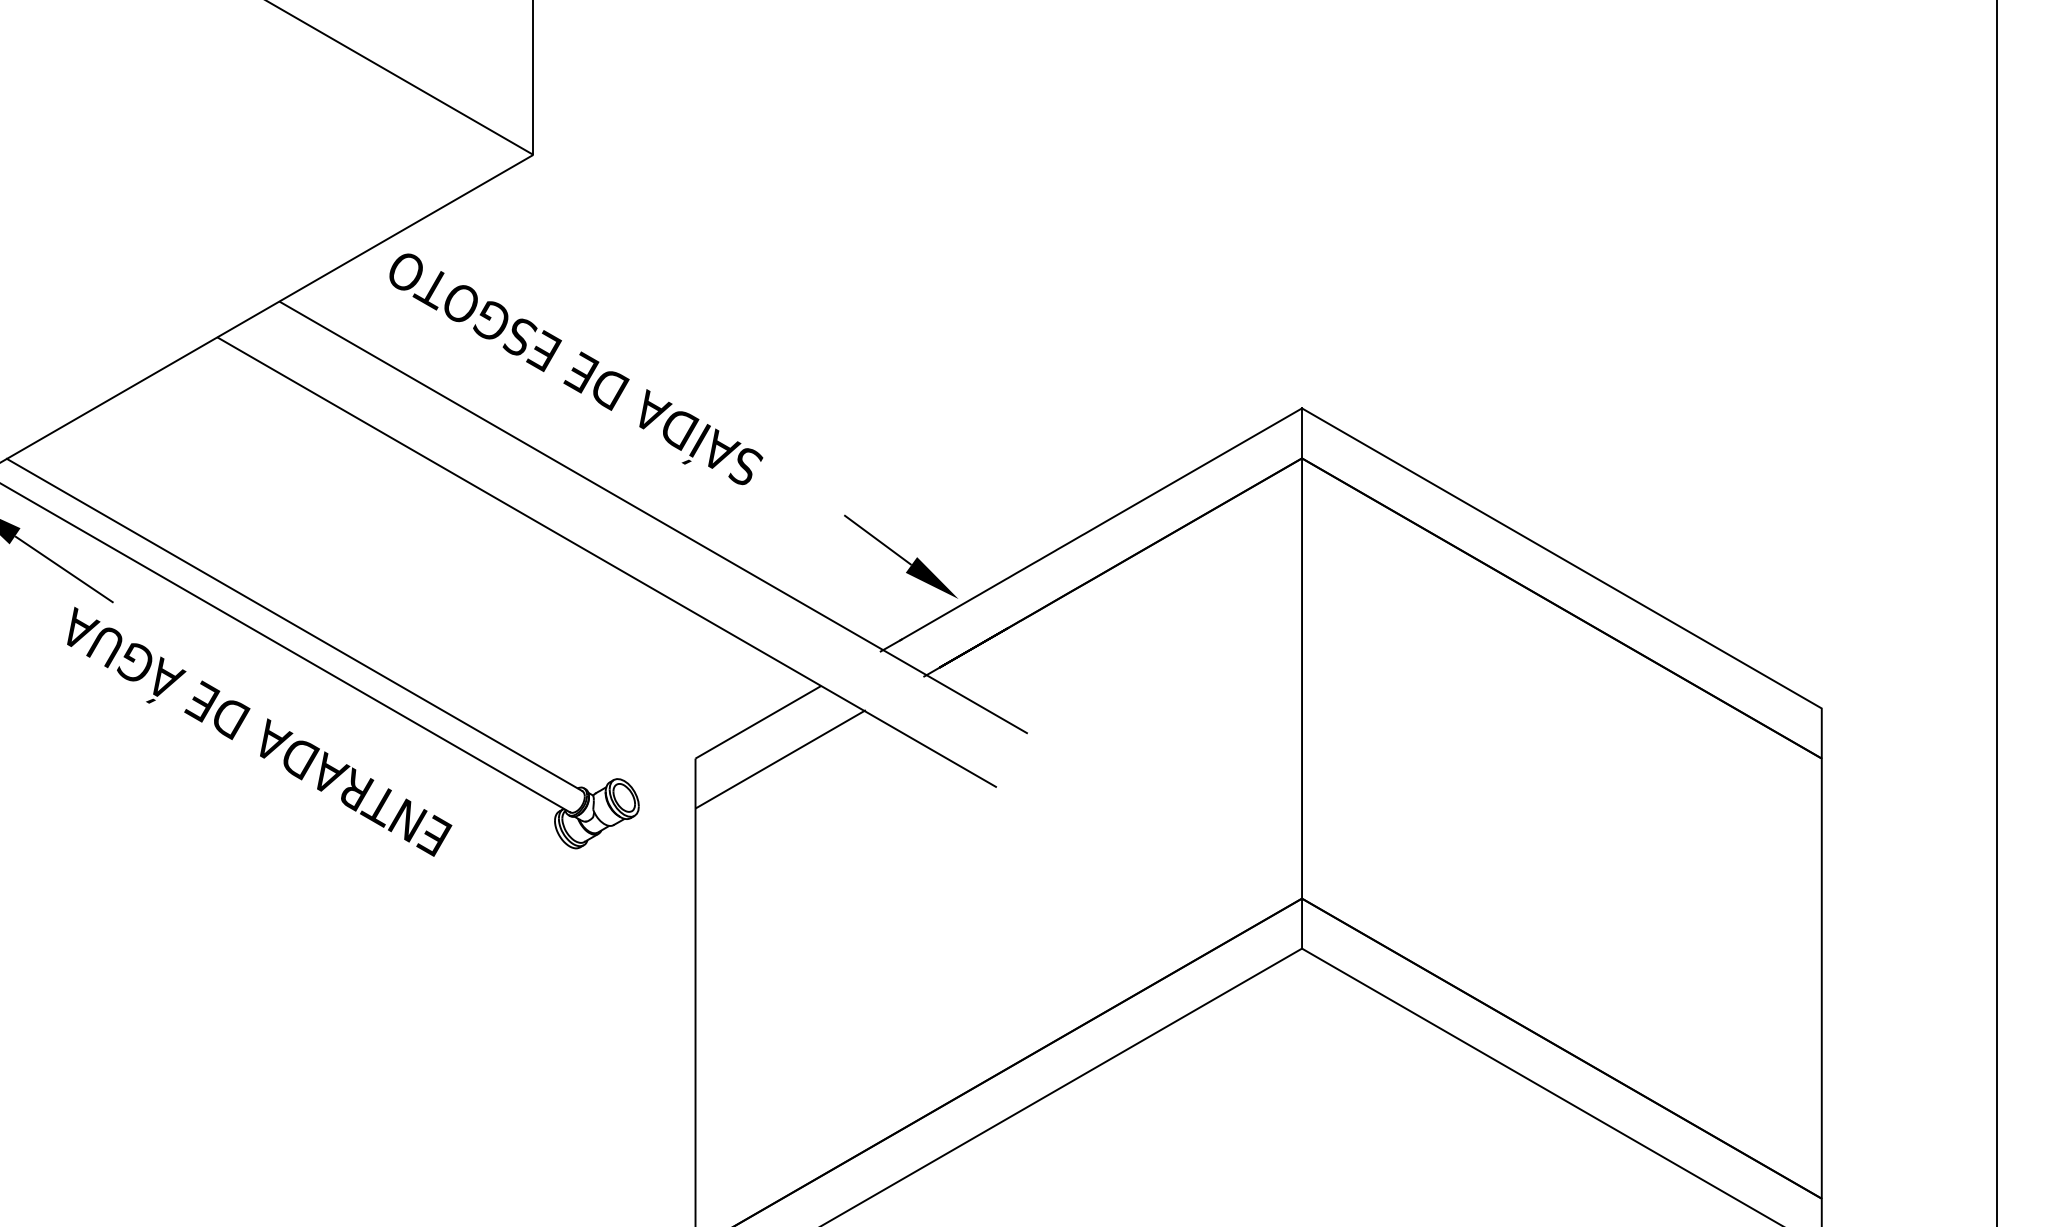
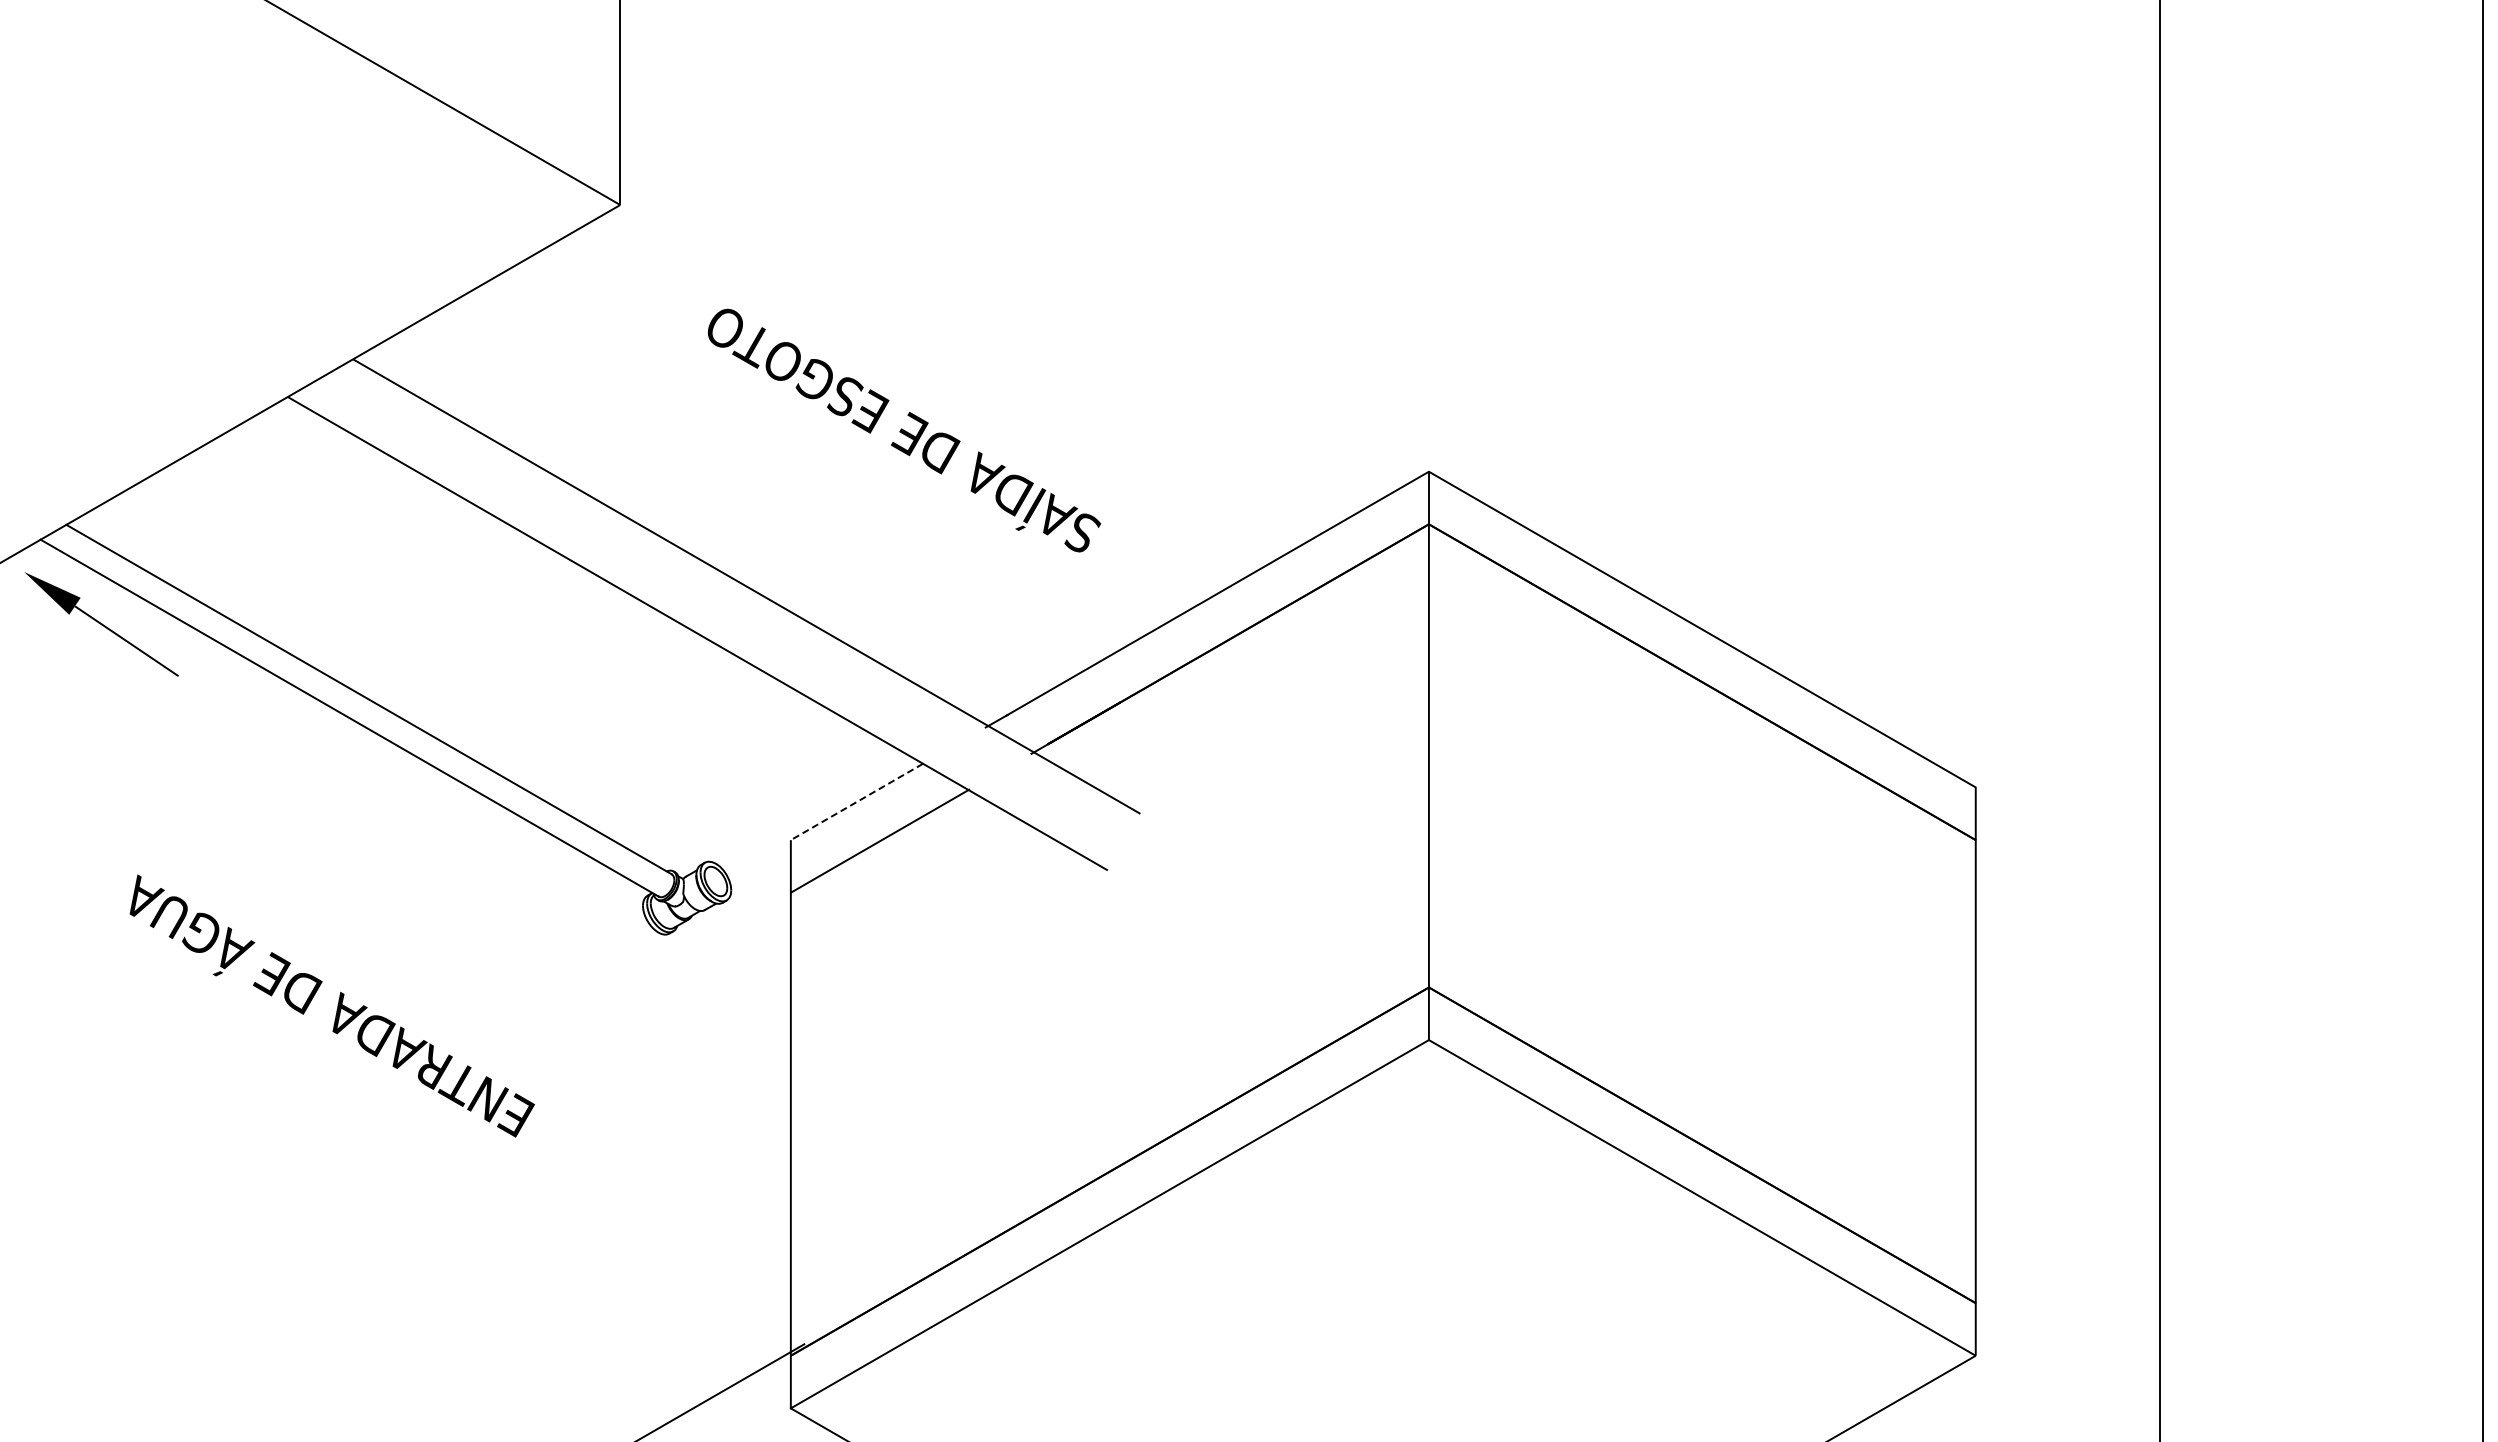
text: (576, 369) -> (904, 430), moved
part: (900, 556) -> (1006, 627), removed
line: (757, 722) -> (856, 802), solid -> dashed
text: (258, 731) -> (331, 1005), moved

